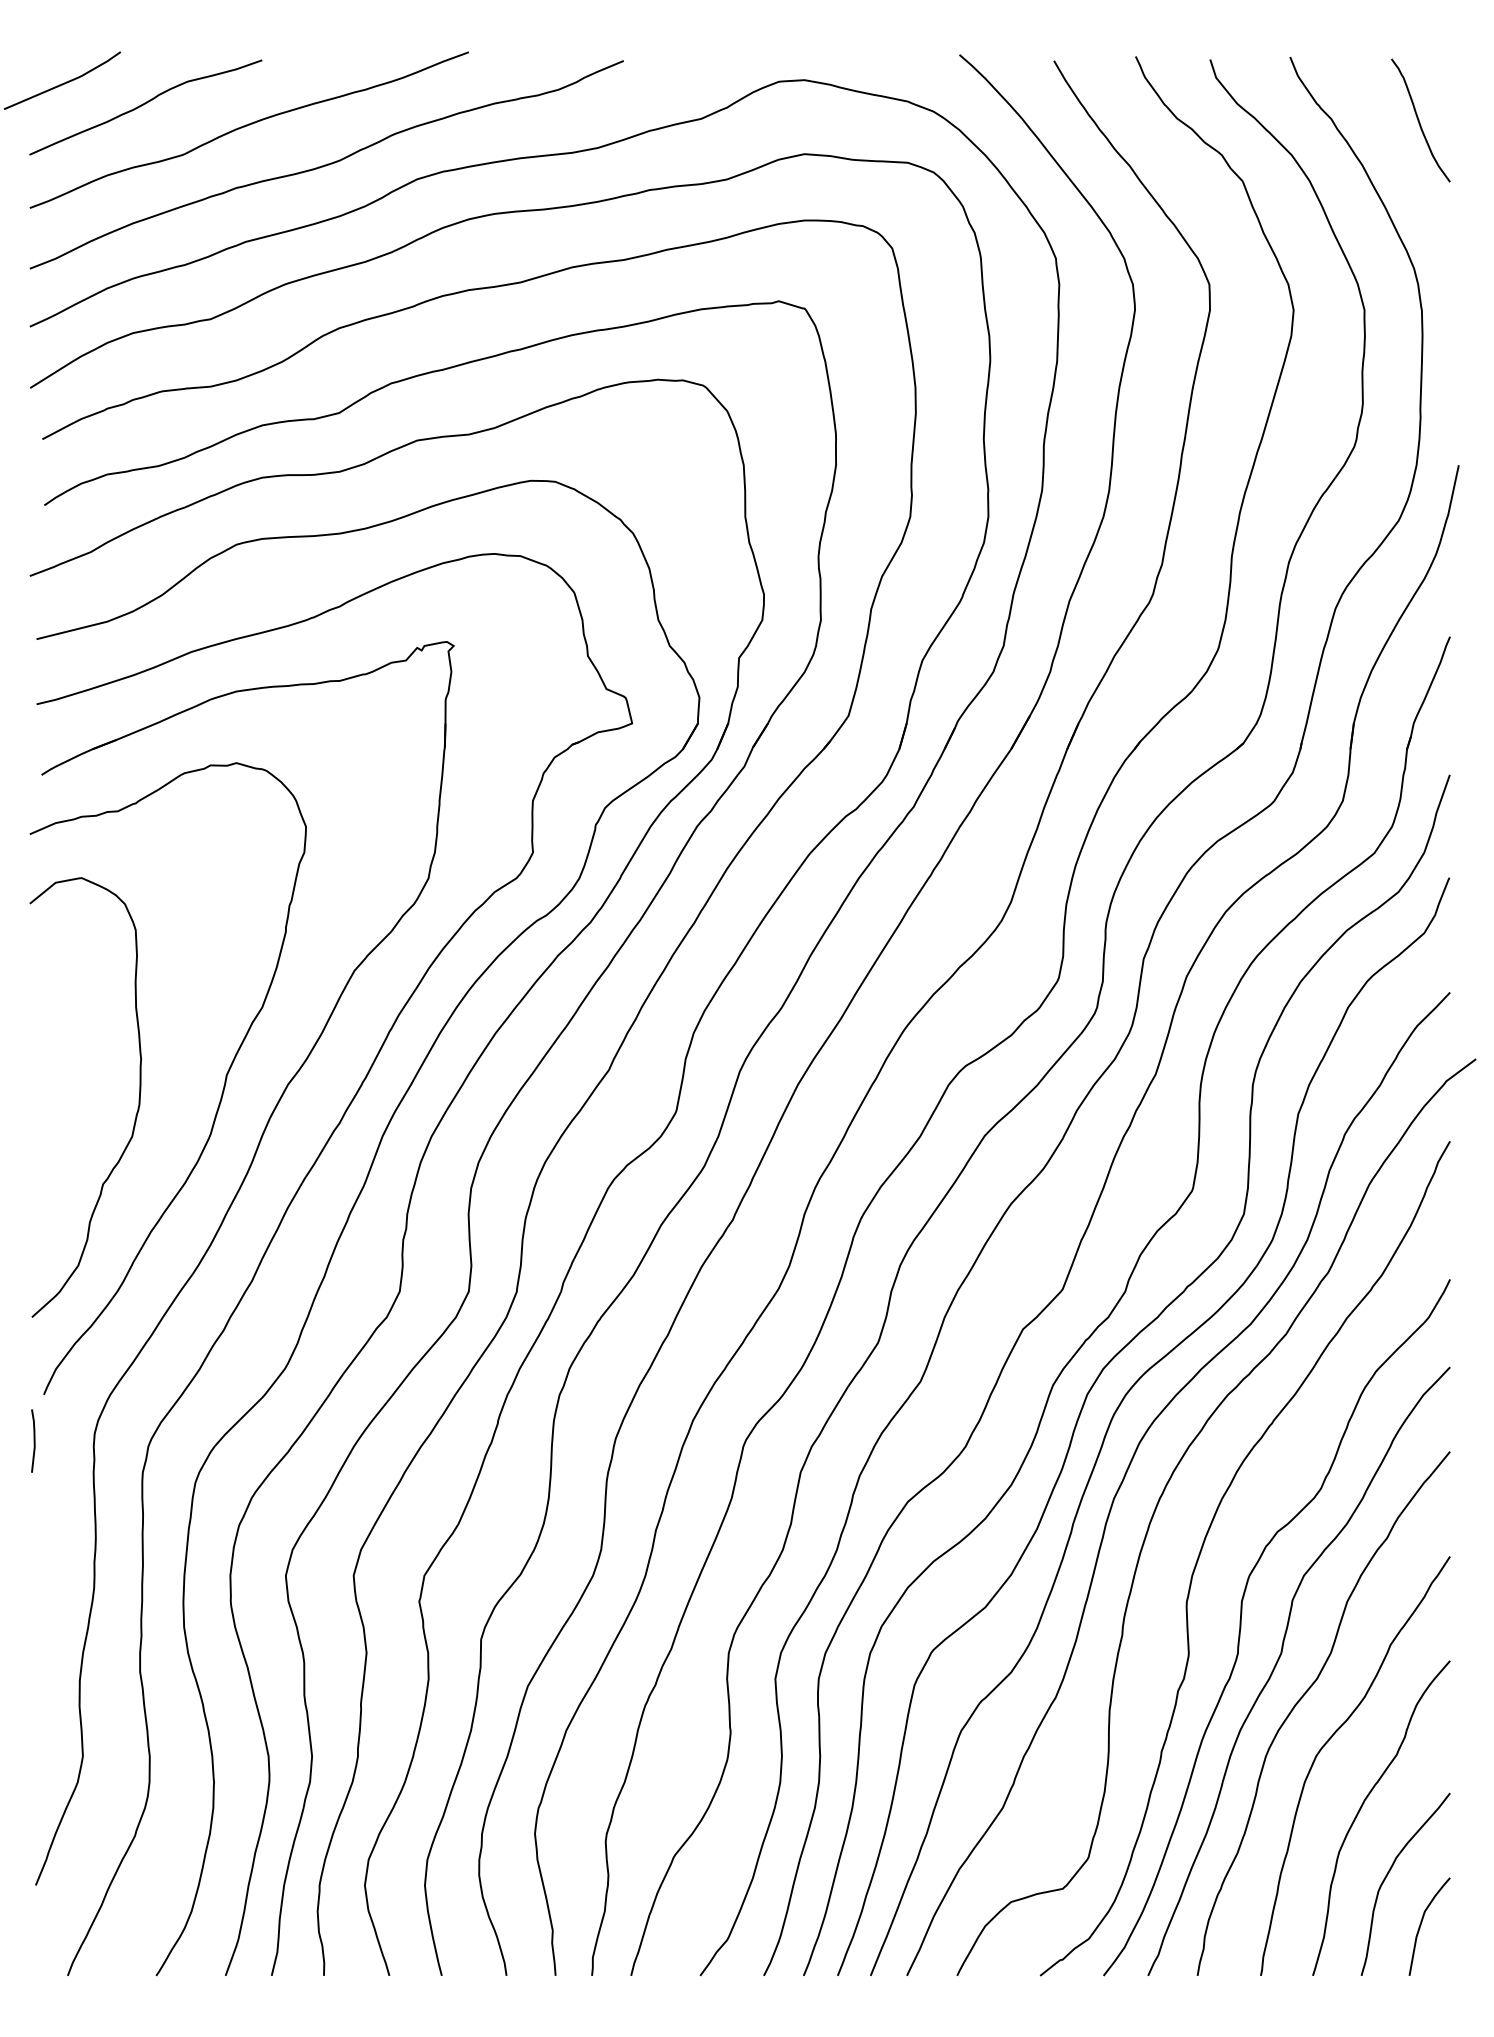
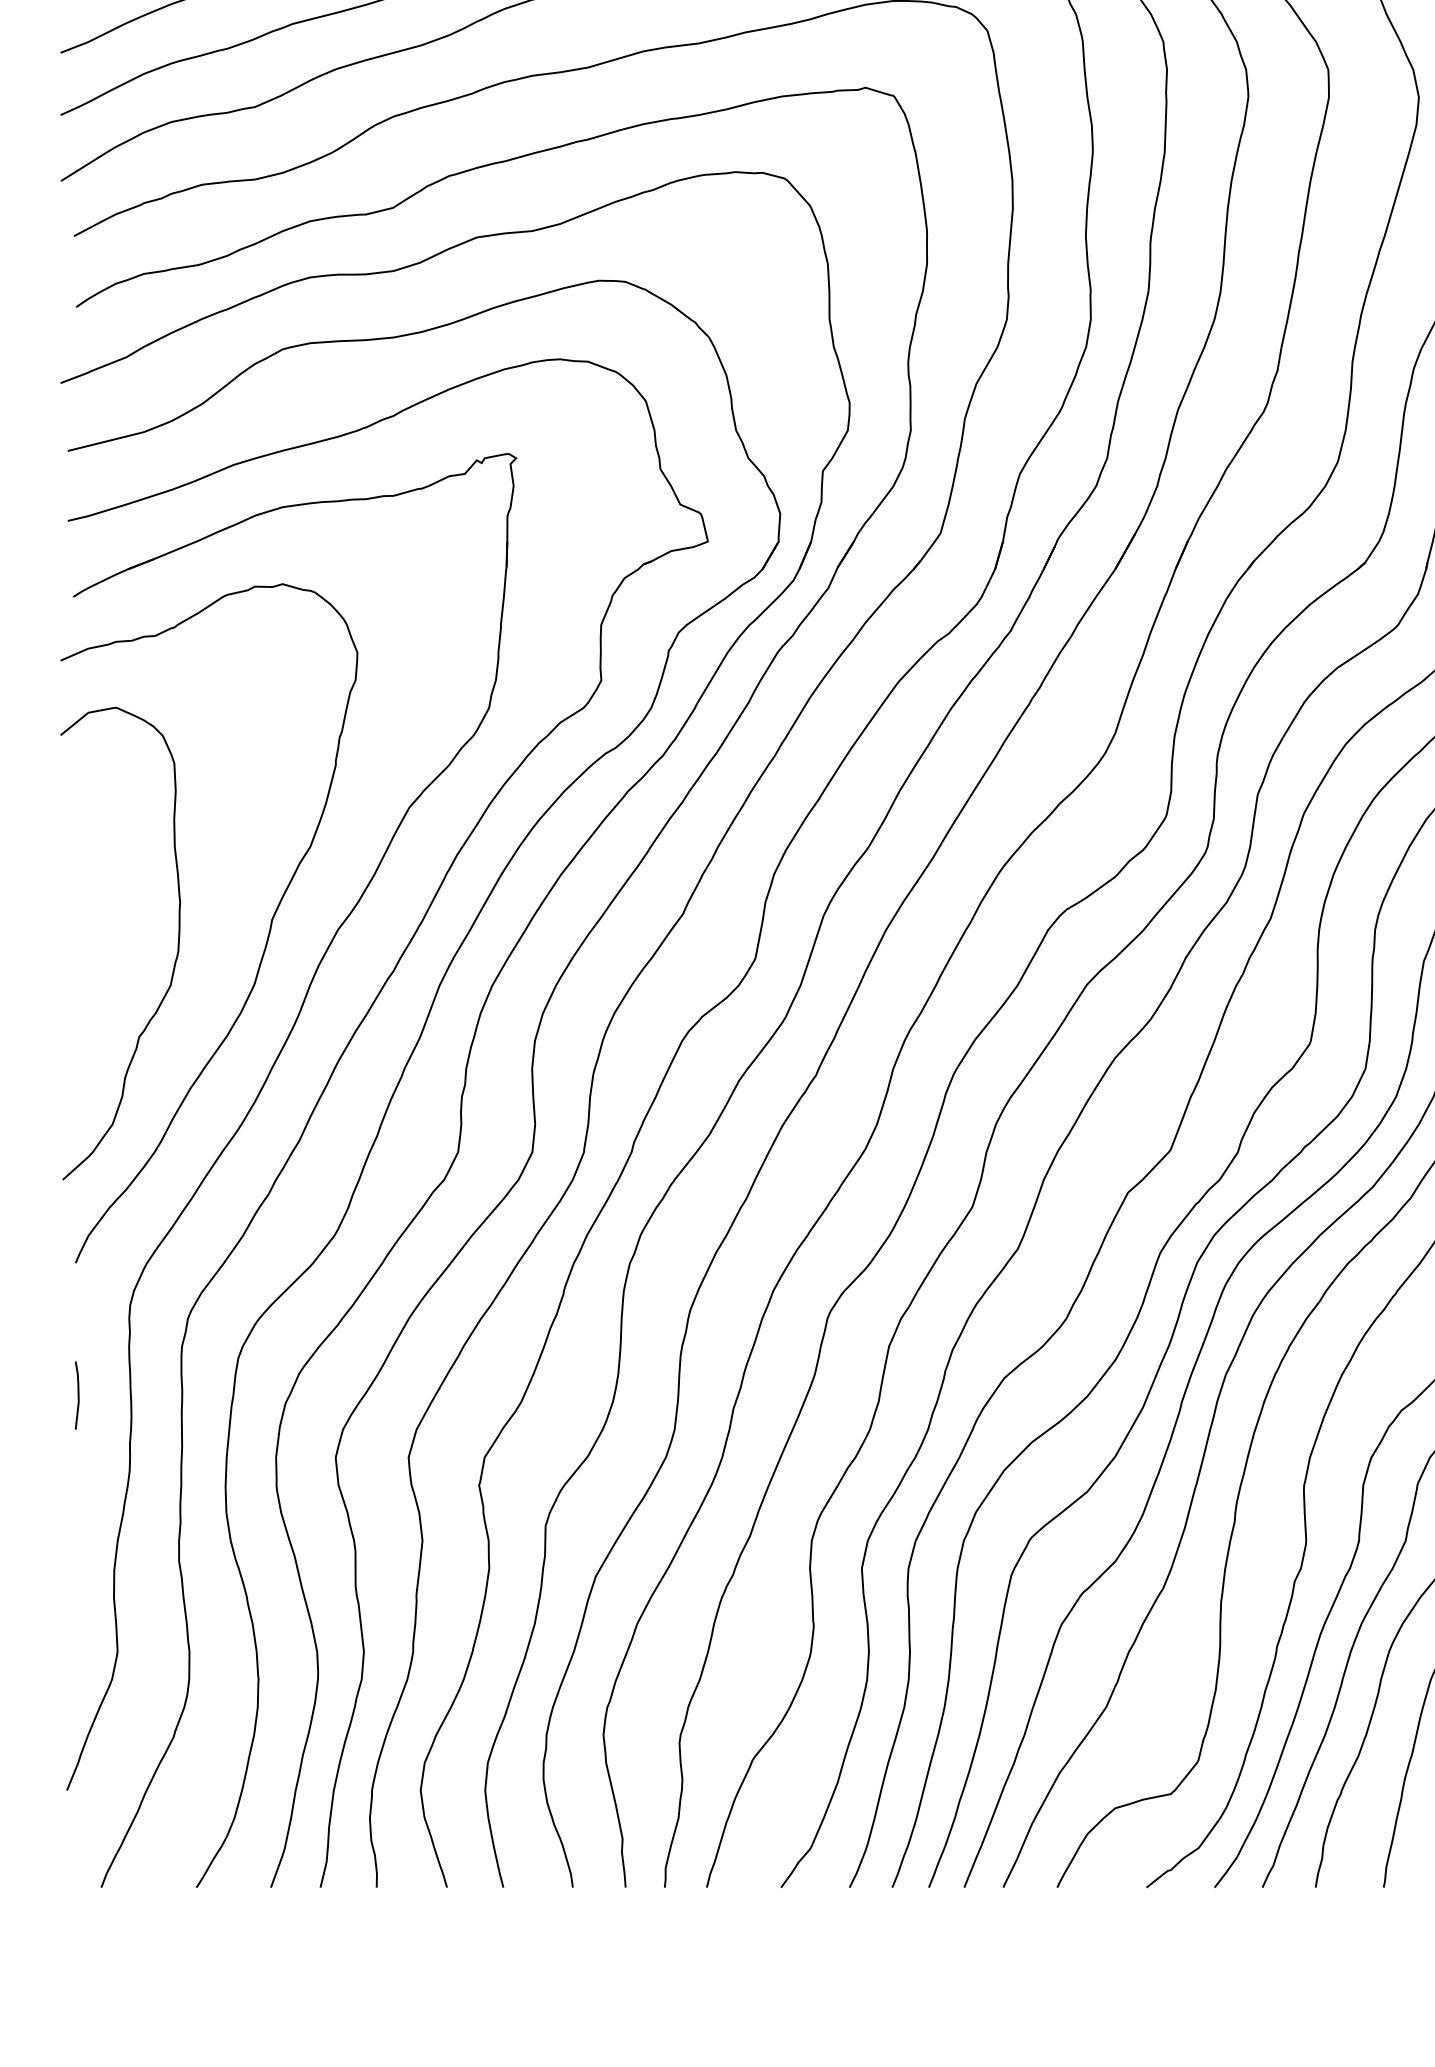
line: (33, 1440) -> (77, 1394), moved

